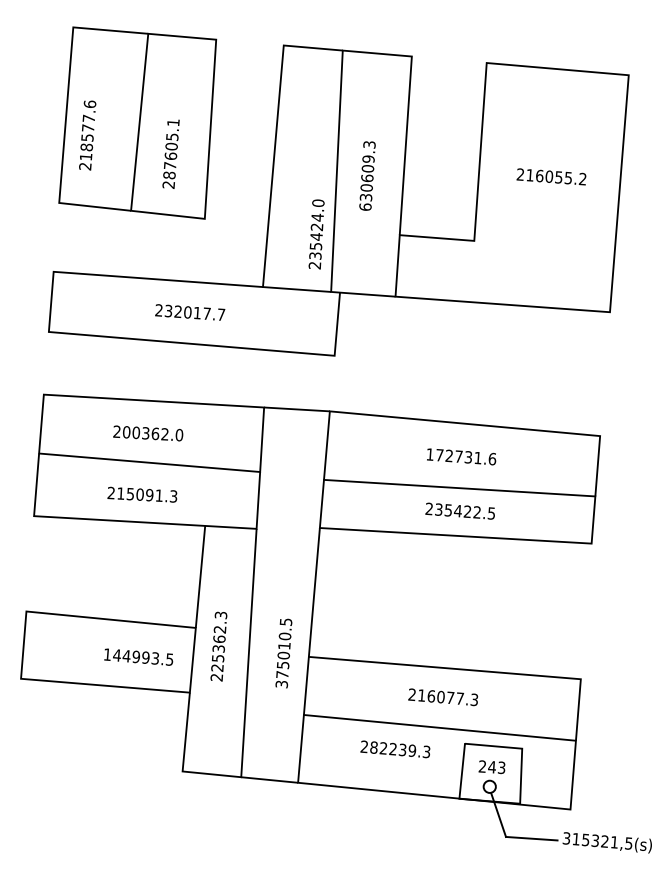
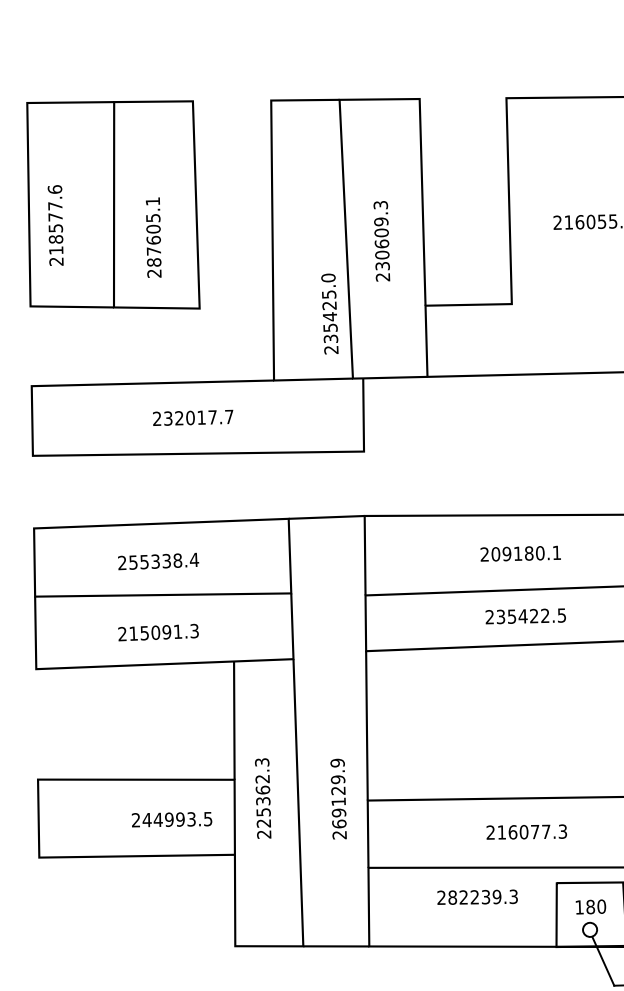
text: (365, 207) -> (383, 277), 630609.3 -> 230609.3
text: (317, 217) -> (329, 294), 235424.0 -> 235425.0
text: (152, 433) -> (163, 561), 200362.0 -> 255338.4
text: (461, 456) -> (520, 553), 172731.6 -> 209180.1
text: (284, 653) -> (339, 799), 375010.5 -> 269129.9
text: (106, 654) -> (134, 820), 144993.5 -> 244993.5
text: (491, 766) -> (589, 906), 243 -> 180

